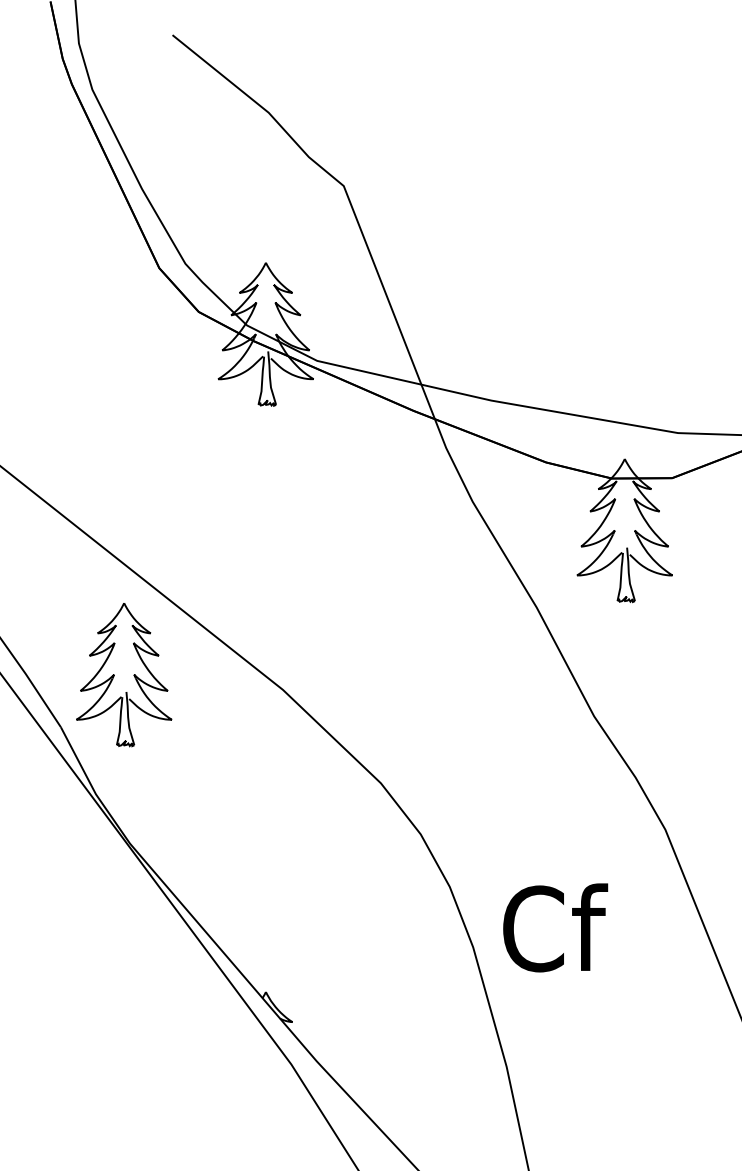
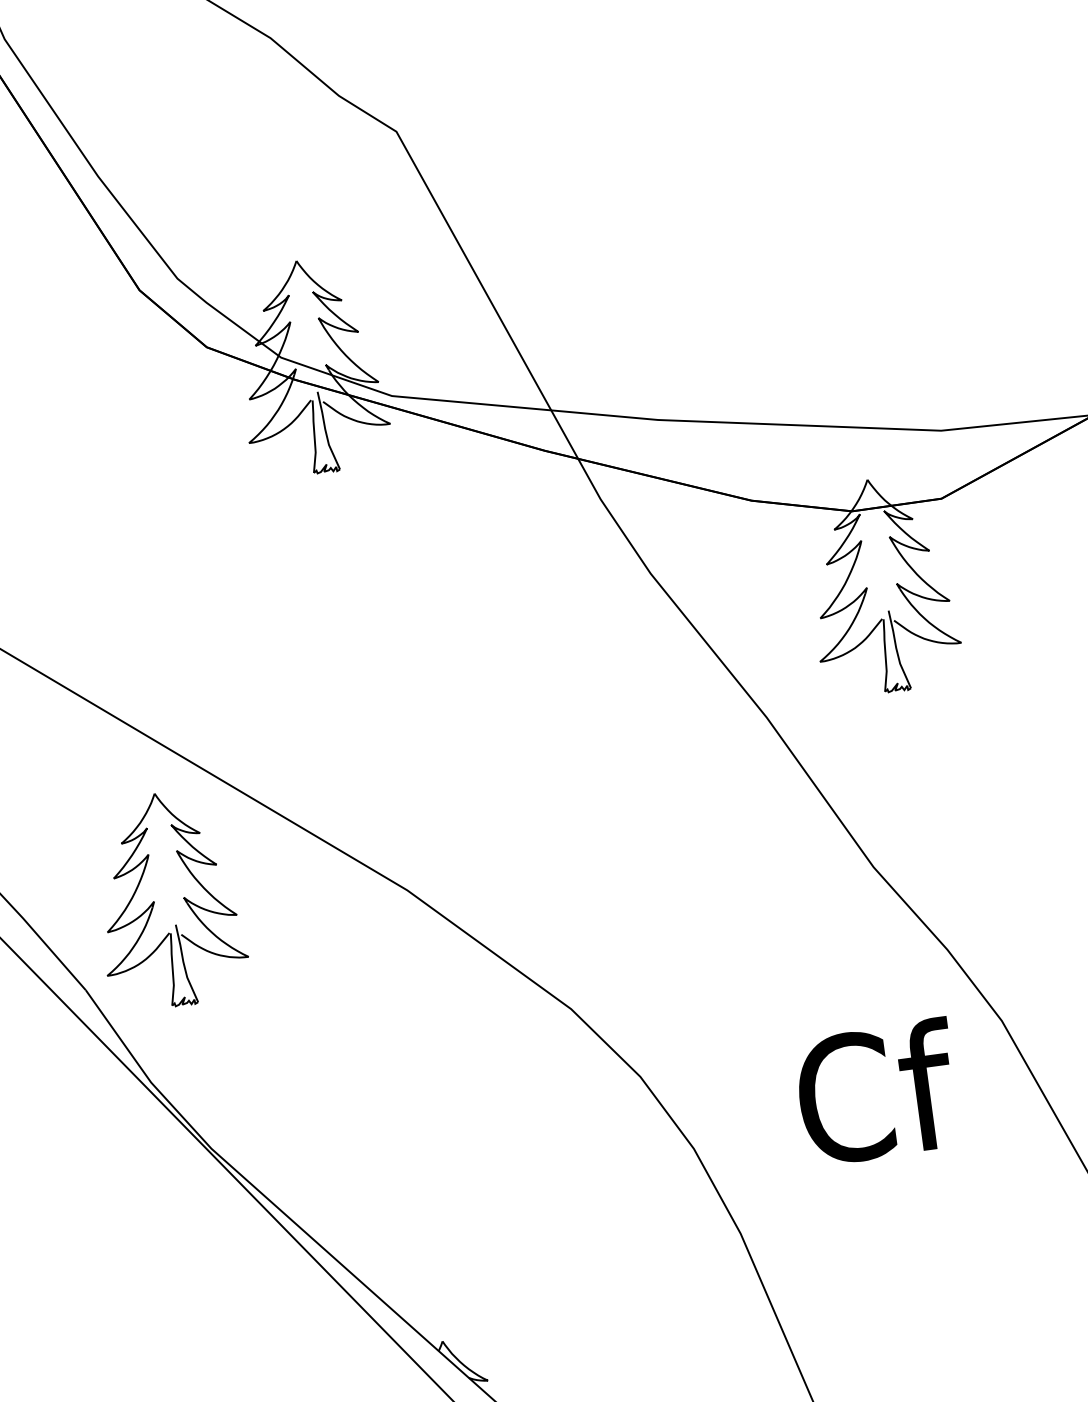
text: (555, 927) -> (877, 1091), moved

